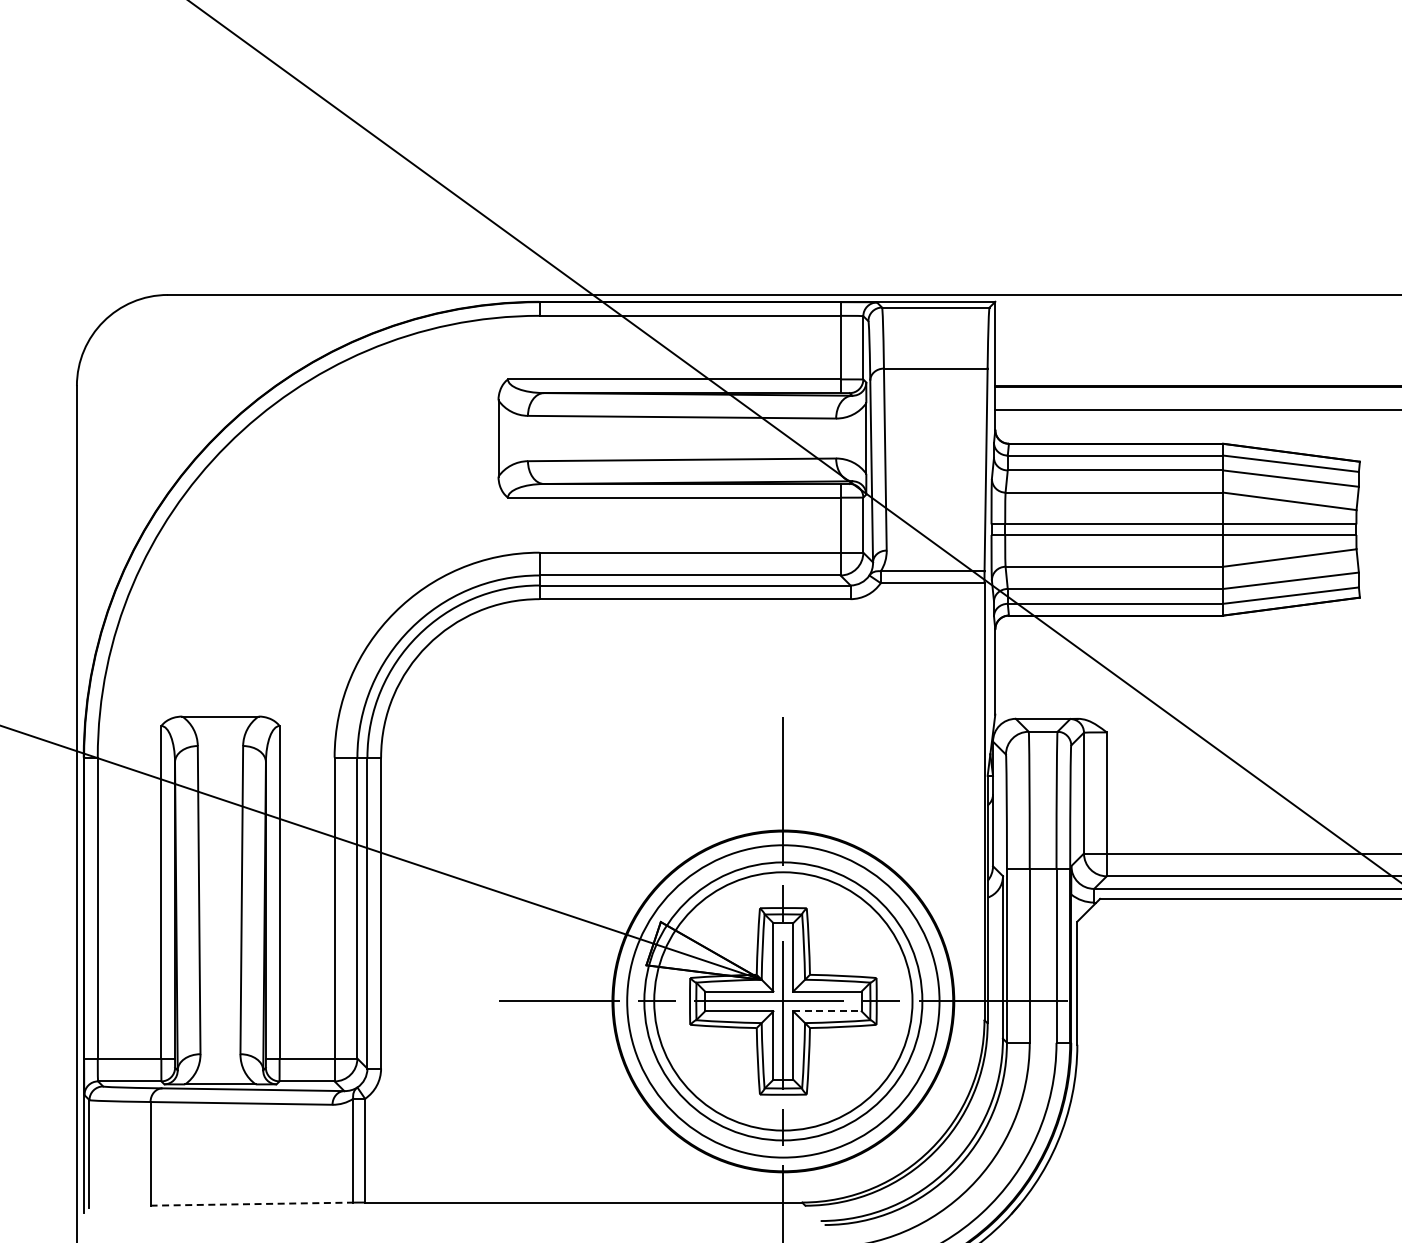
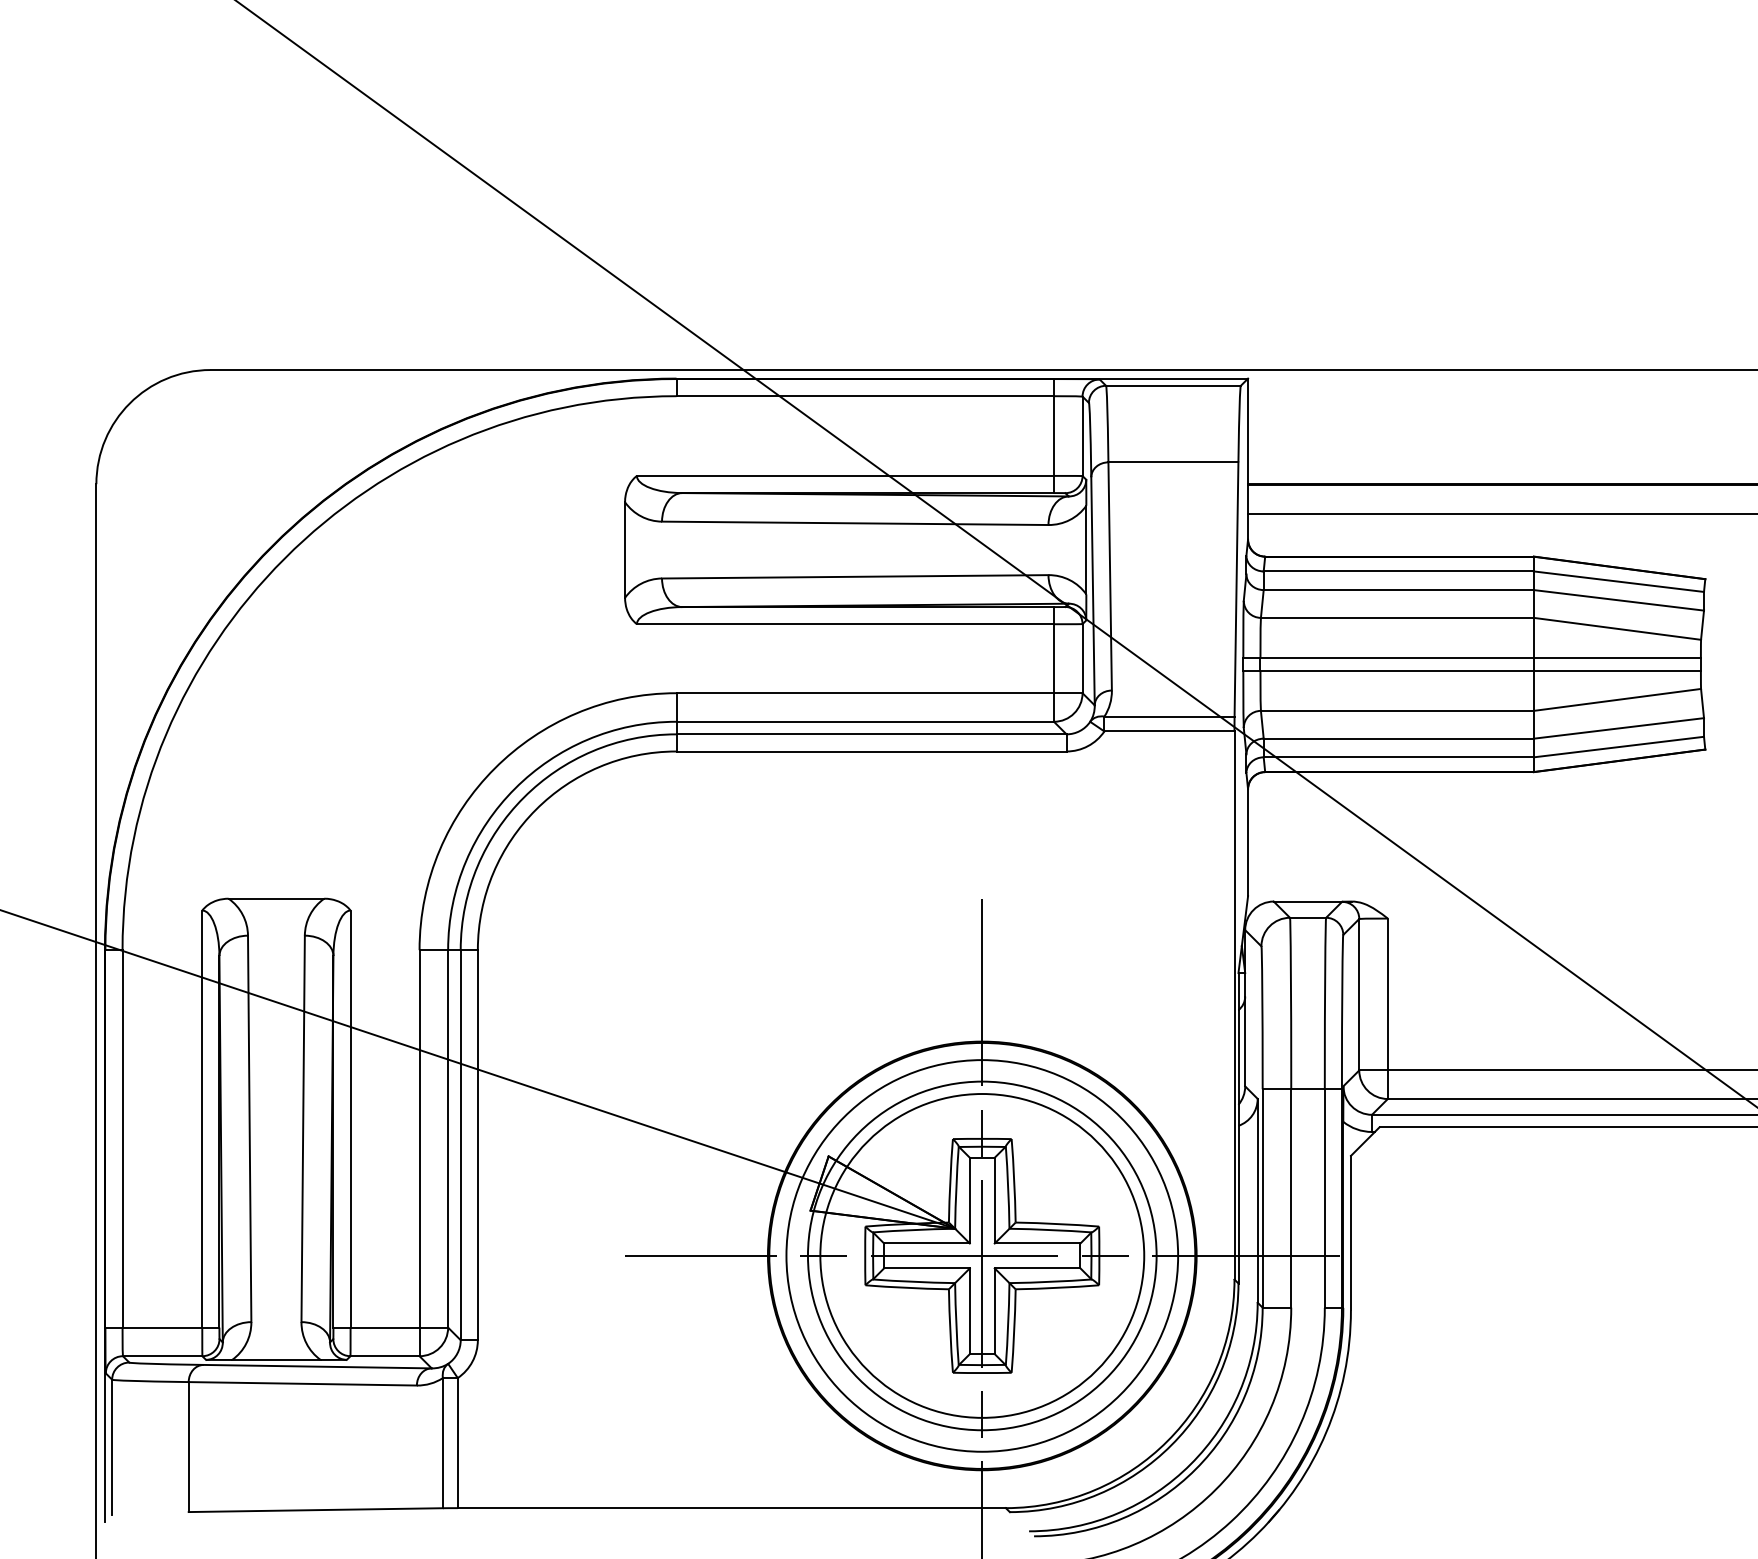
line: (827, 1011) -> (1037, 1268), dashed -> solid
line: (252, 1204) -> (316, 1510), dashed -> solid

